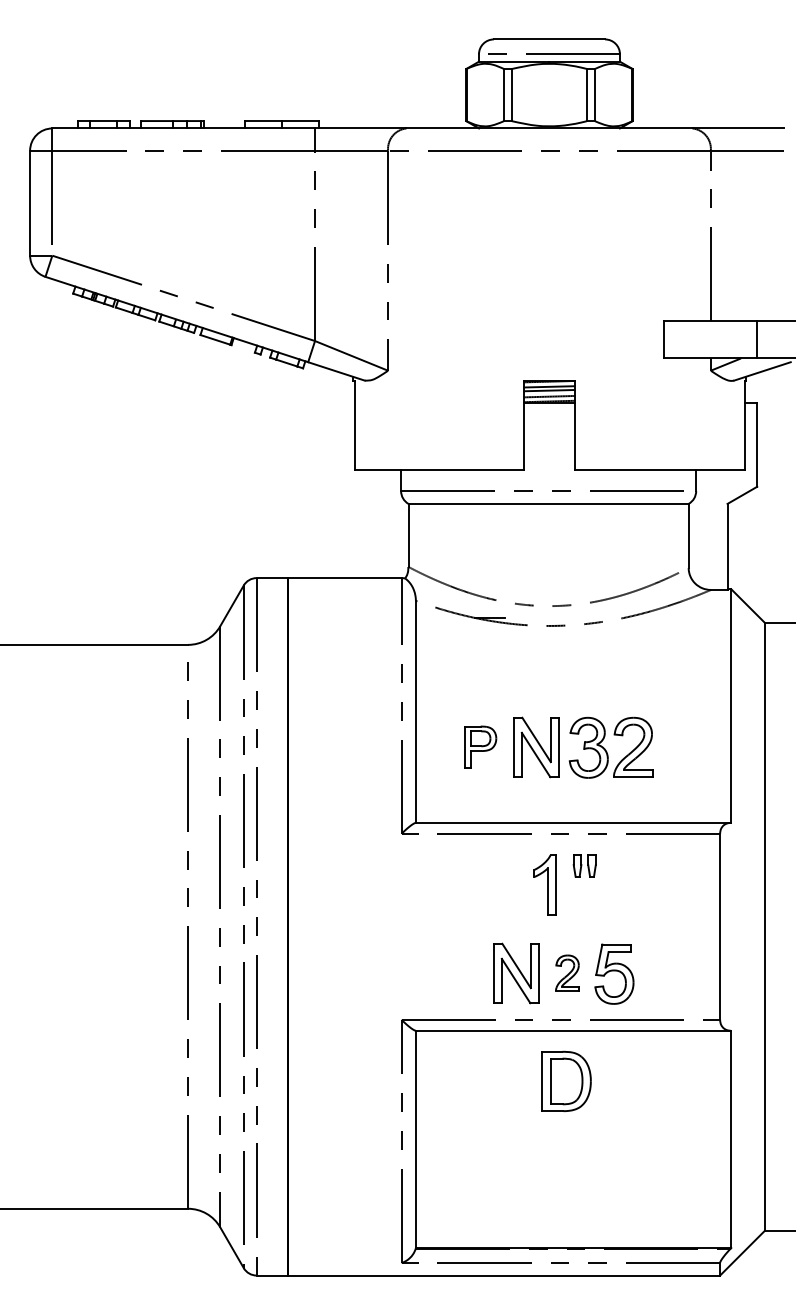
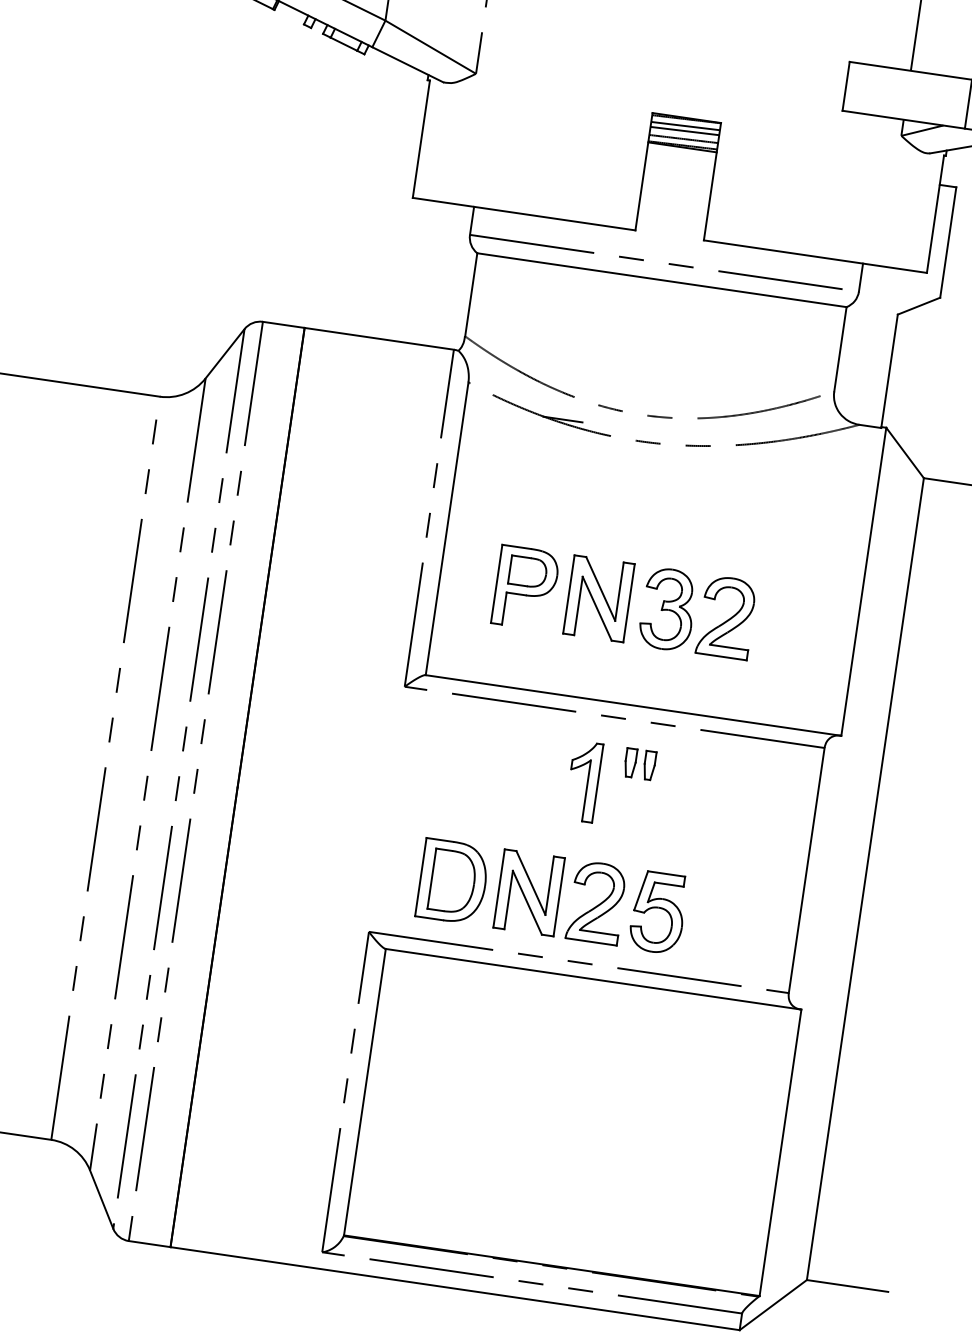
part: (480, 746) -> (525, 586), size x1.43
part: (567, 972) -> (596, 901), size x1.67
part: (566, 1080) -> (453, 880), moved

